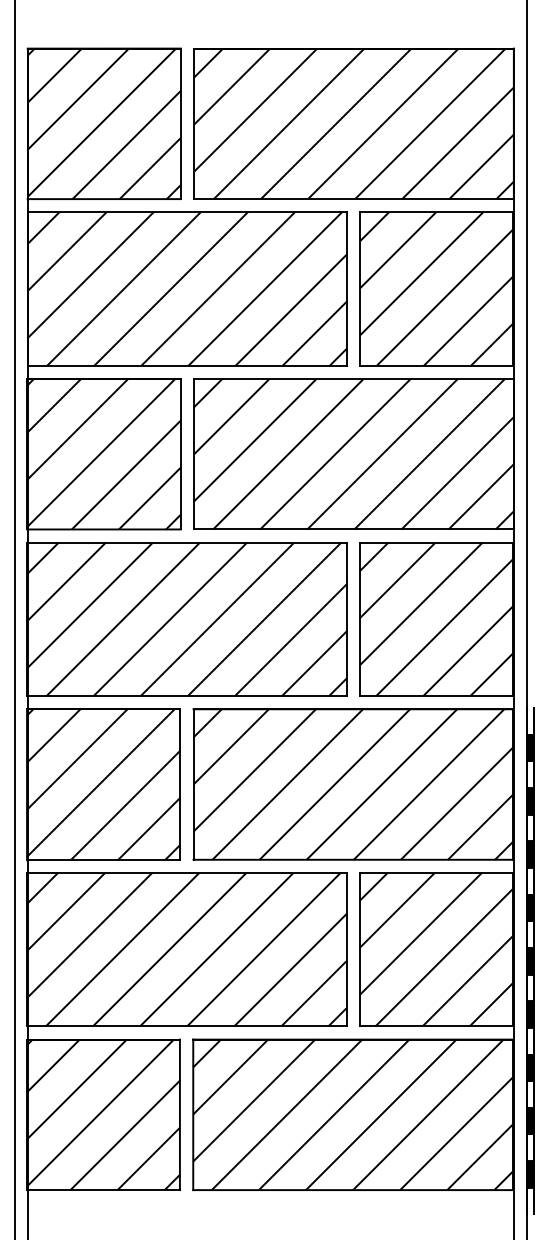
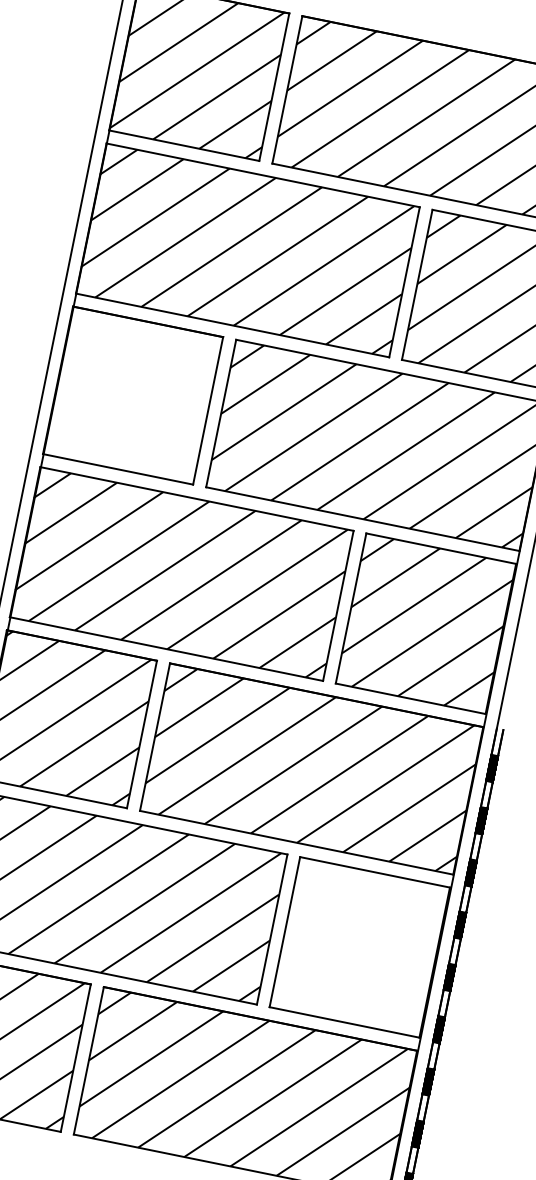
hatch: (103, 453) -> (132, 394), removed
hatch: (435, 949) -> (359, 947), removed

